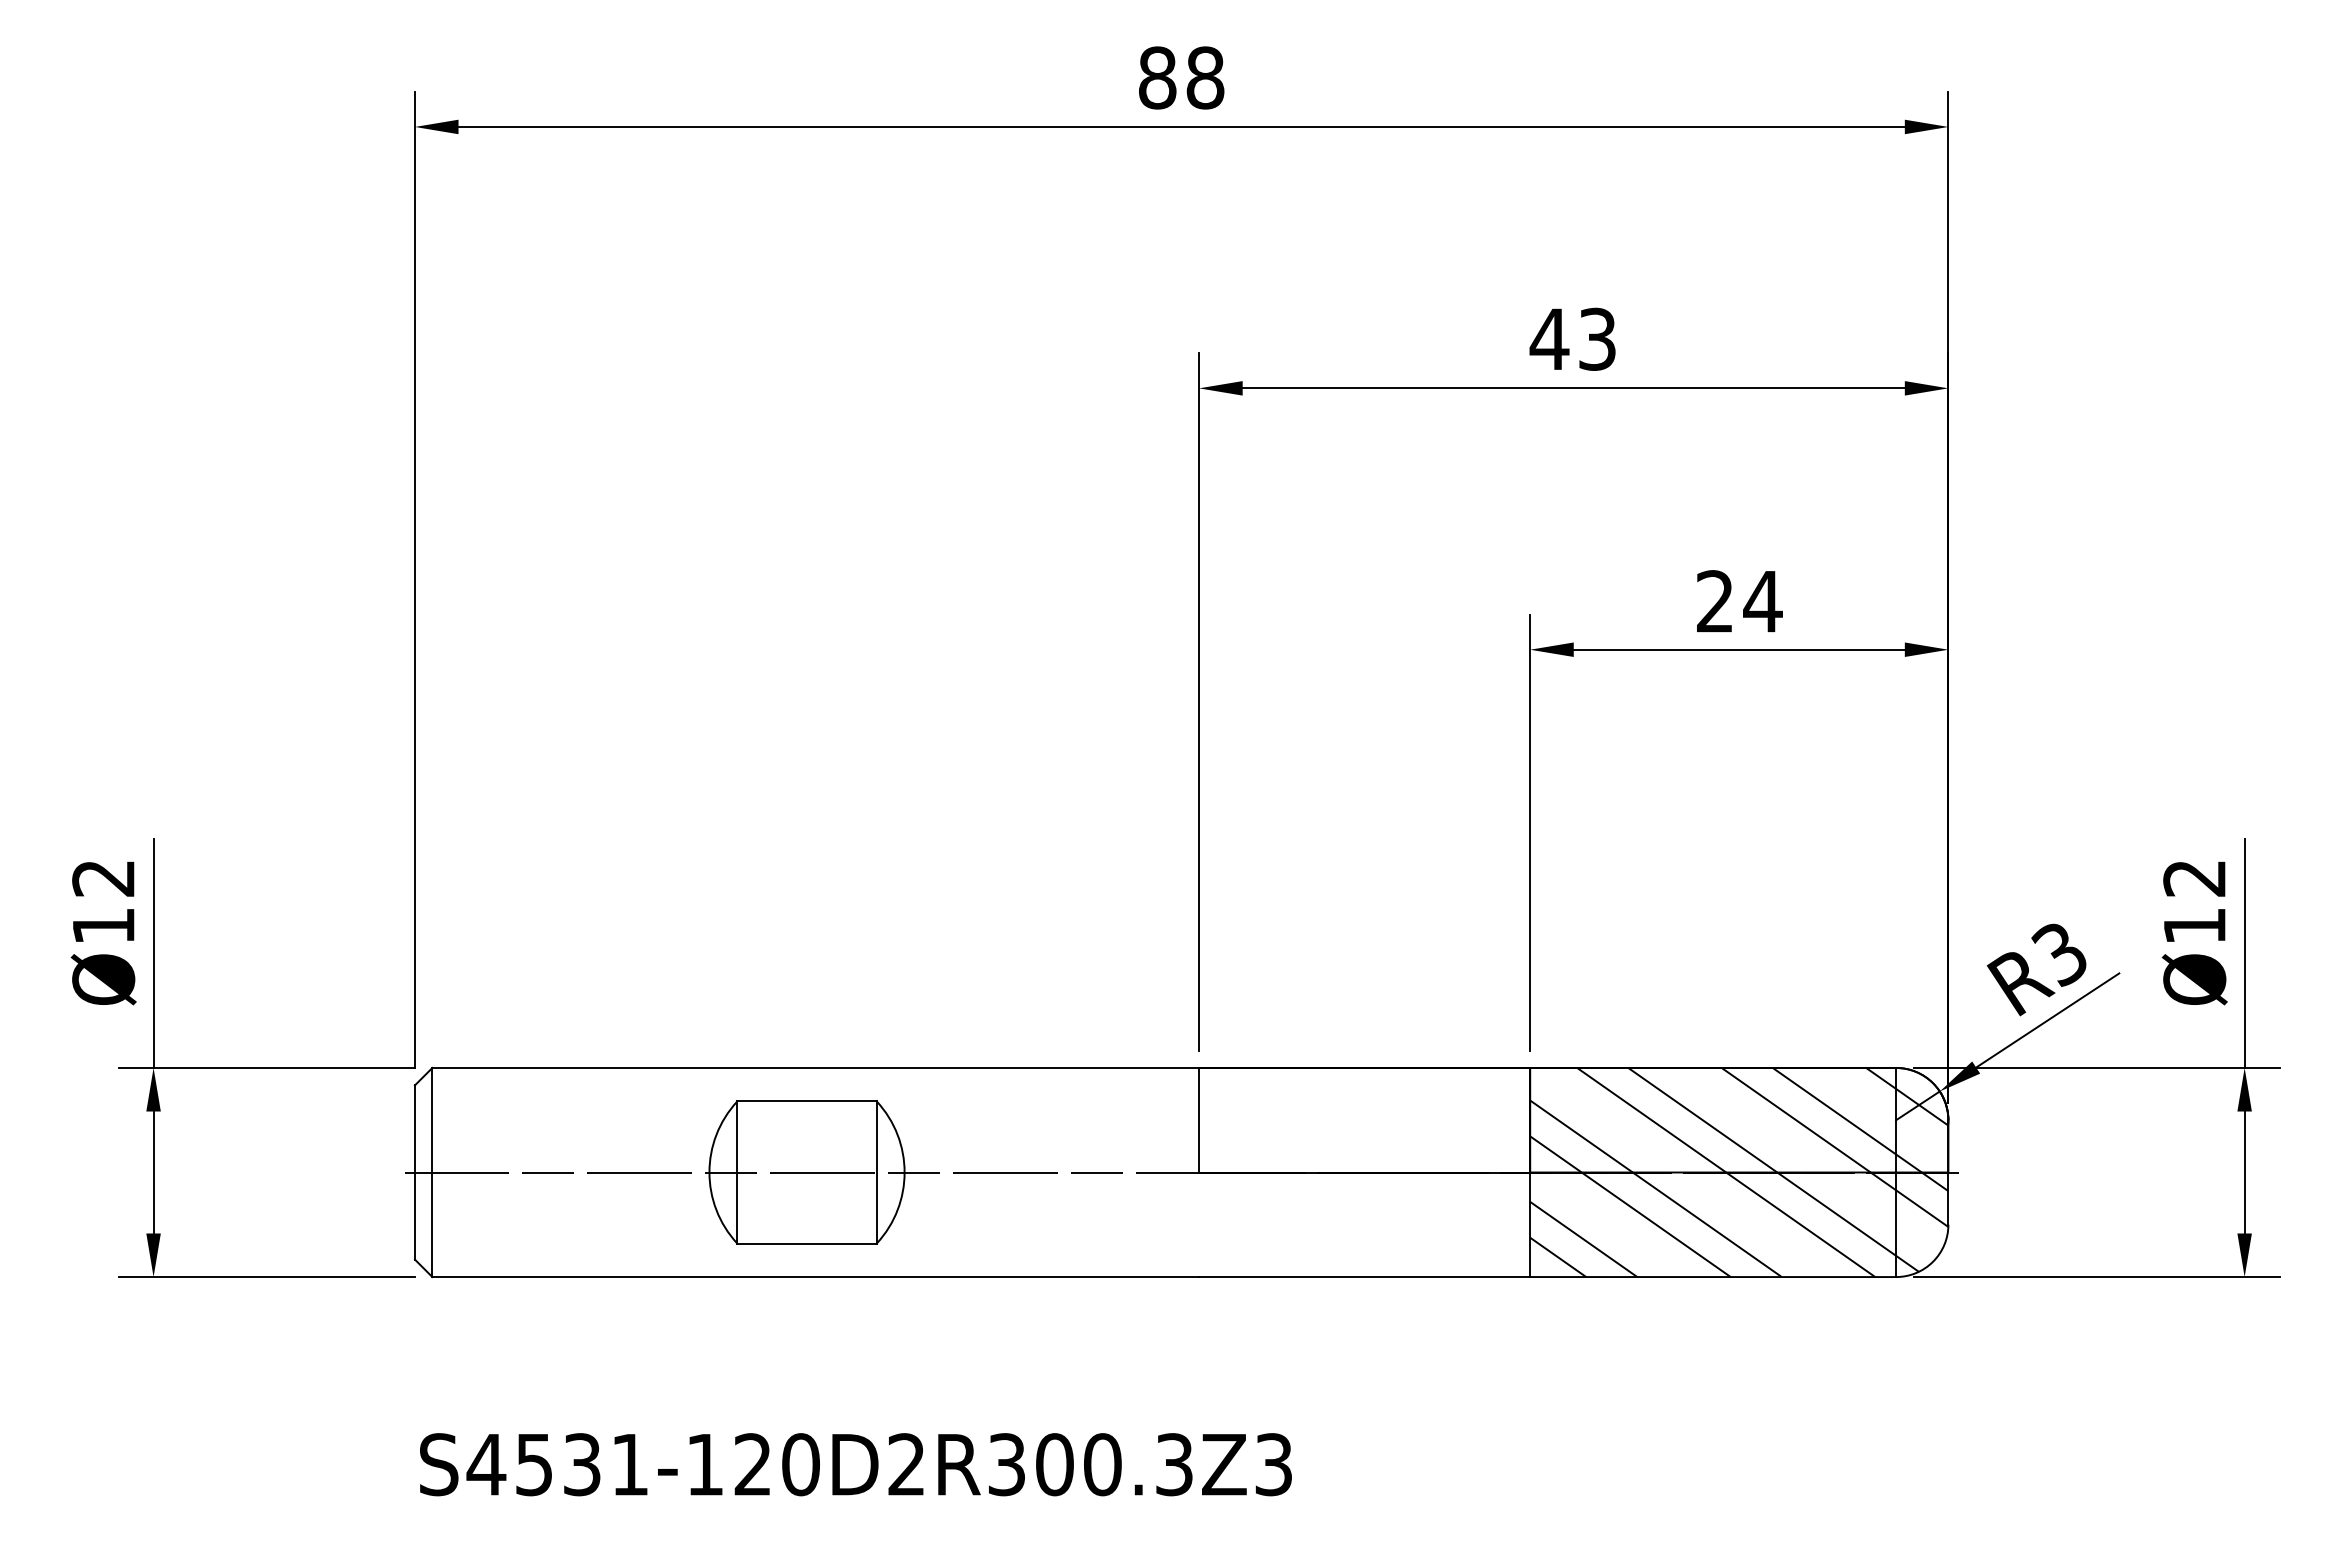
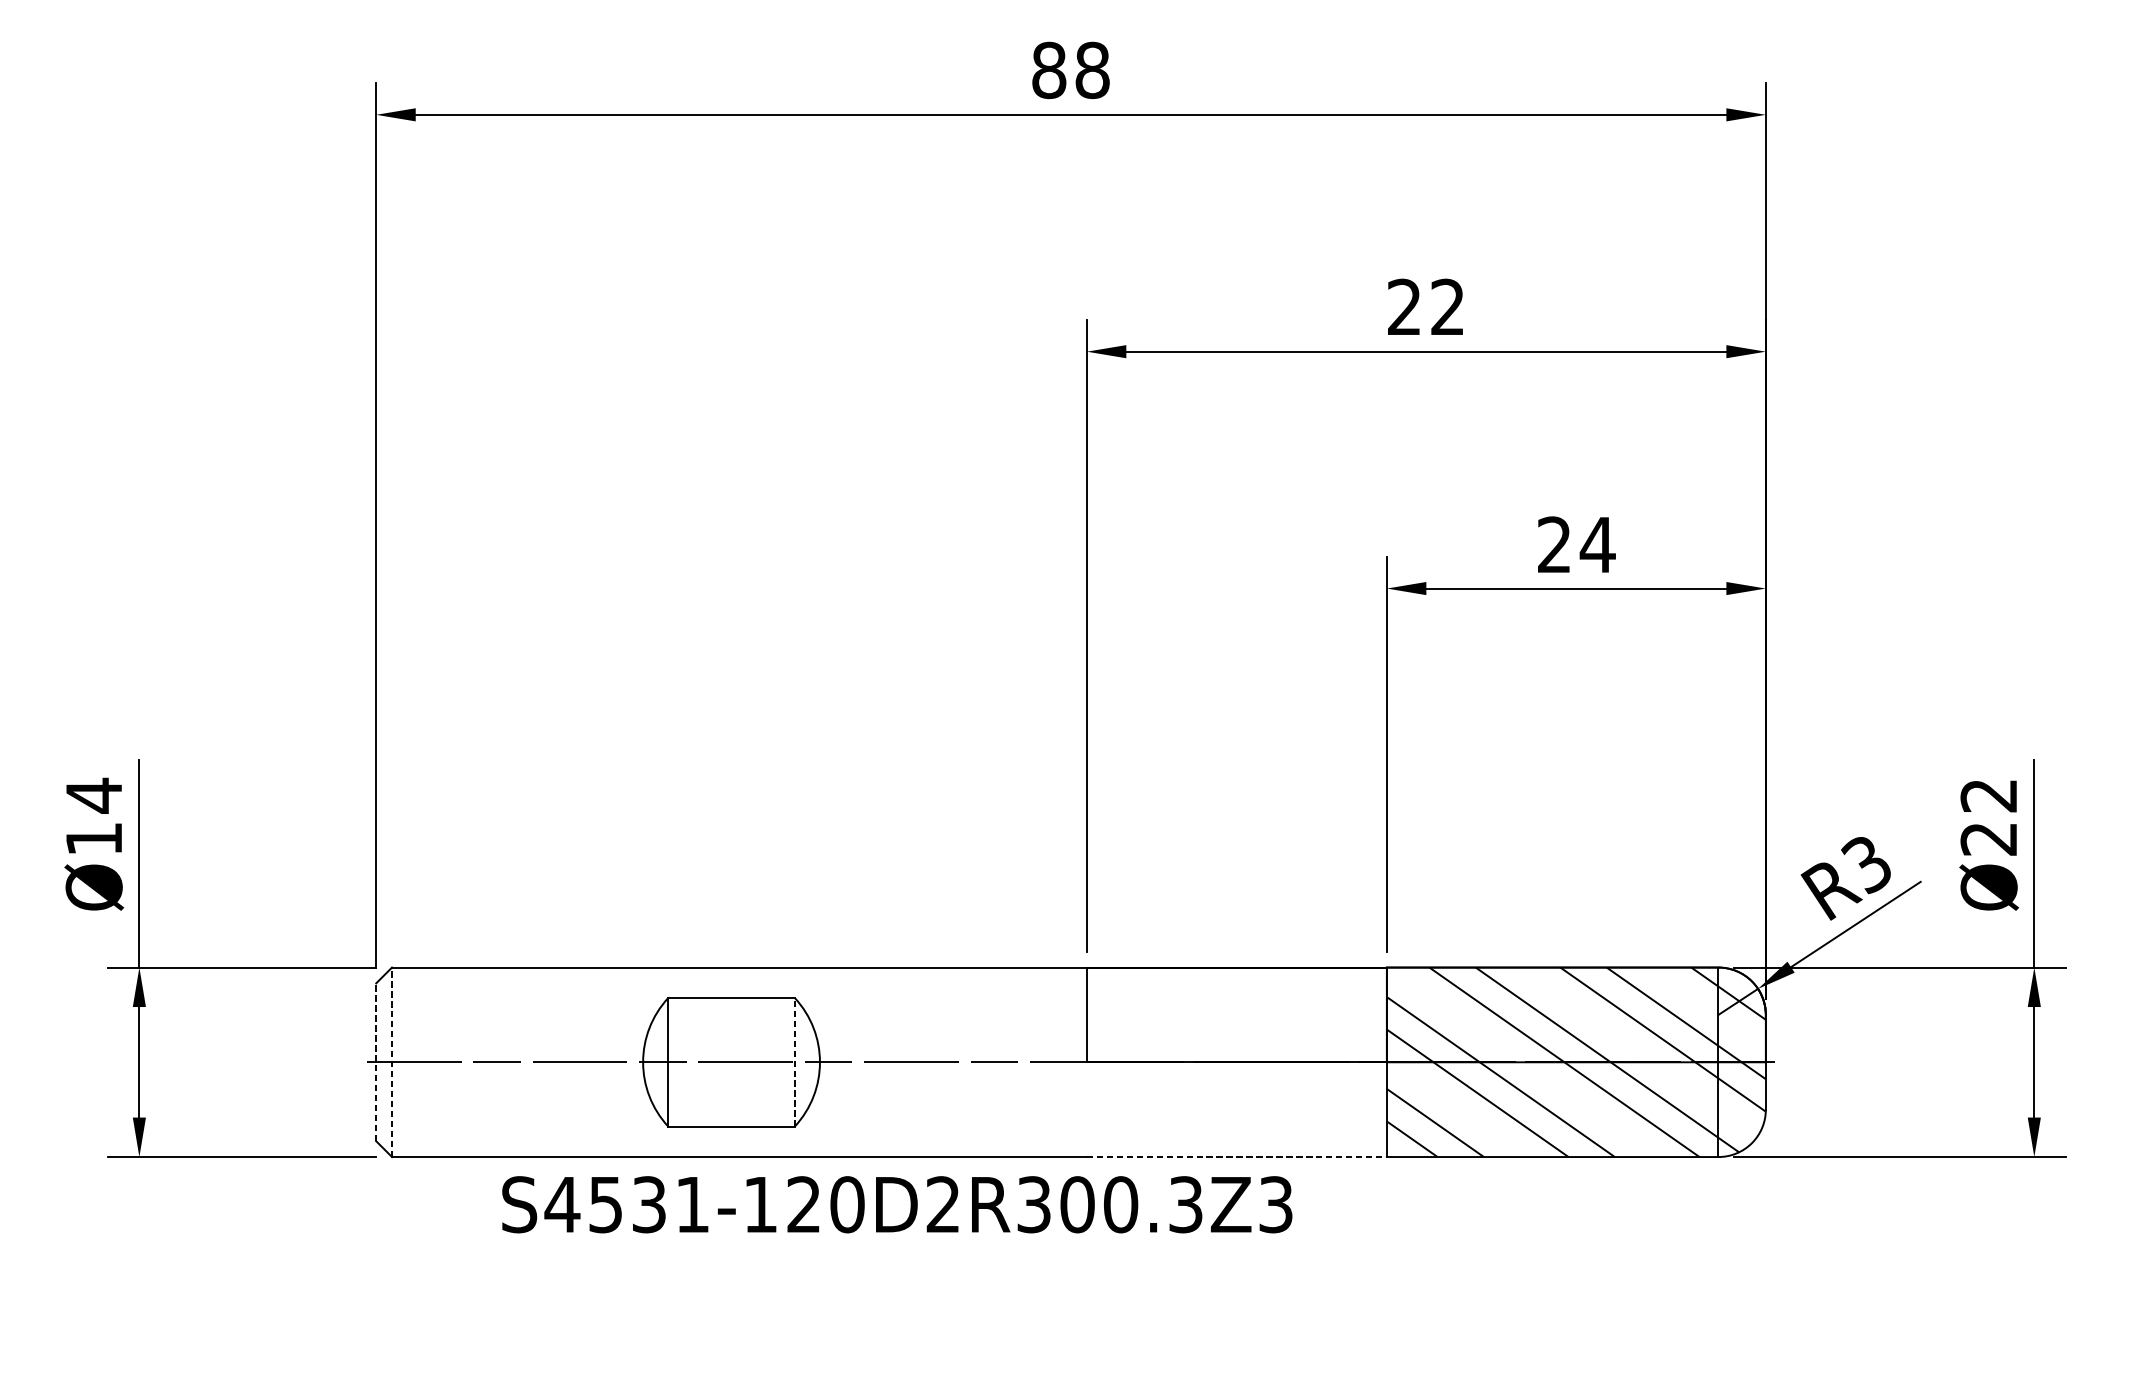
text: (1572, 338) -> (1425, 306), 43 -> 22
text: (103, 878) -> (94, 795), Ø12 -> Ø14
text: (2194, 926) -> (1988, 839), Ø12 -> Ø22
line: (414, 1172) -> (375, 1062), solid -> dashed
line: (432, 1172) -> (392, 1062), solid -> dashed
line: (876, 1172) -> (794, 1062), solid -> dashed
line: (1364, 1277) -> (1236, 1157), solid -> dashed
text: (855, 1464) -> (896, 1204), moved

